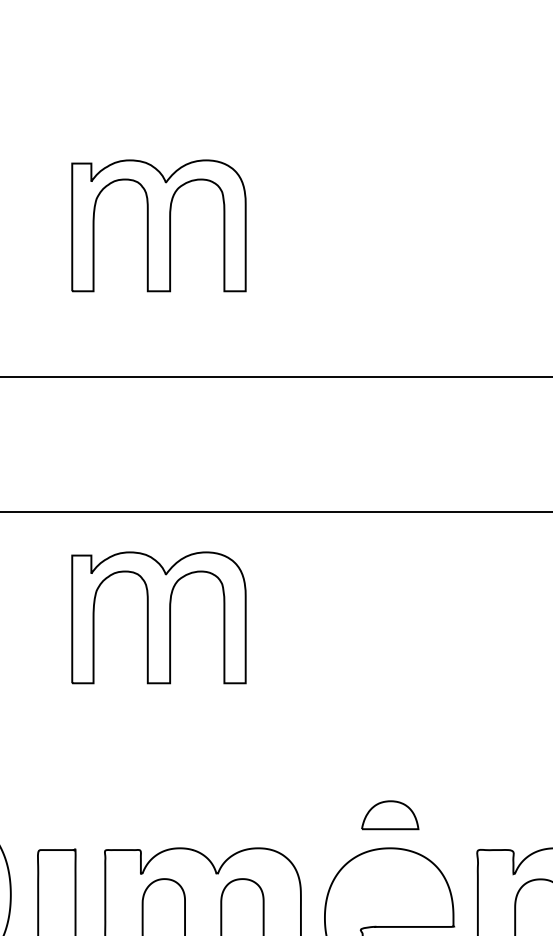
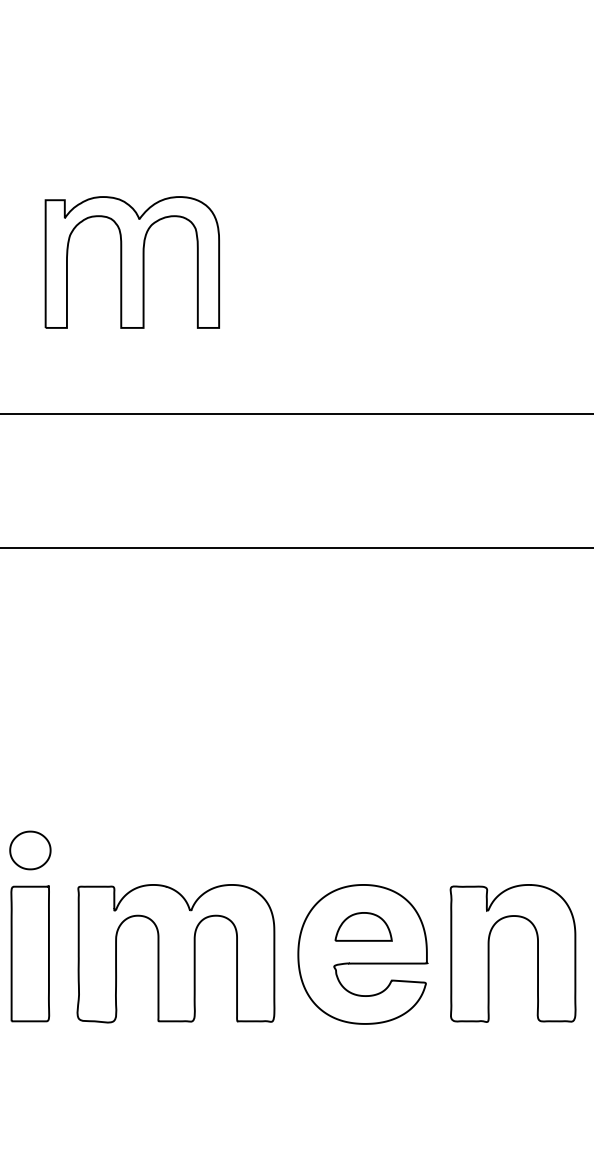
part: (158, 617) -> (131, 654), removed
part: (57, 813) -> (30, 850), added
part: (390, 814) -> (363, 926), moved

